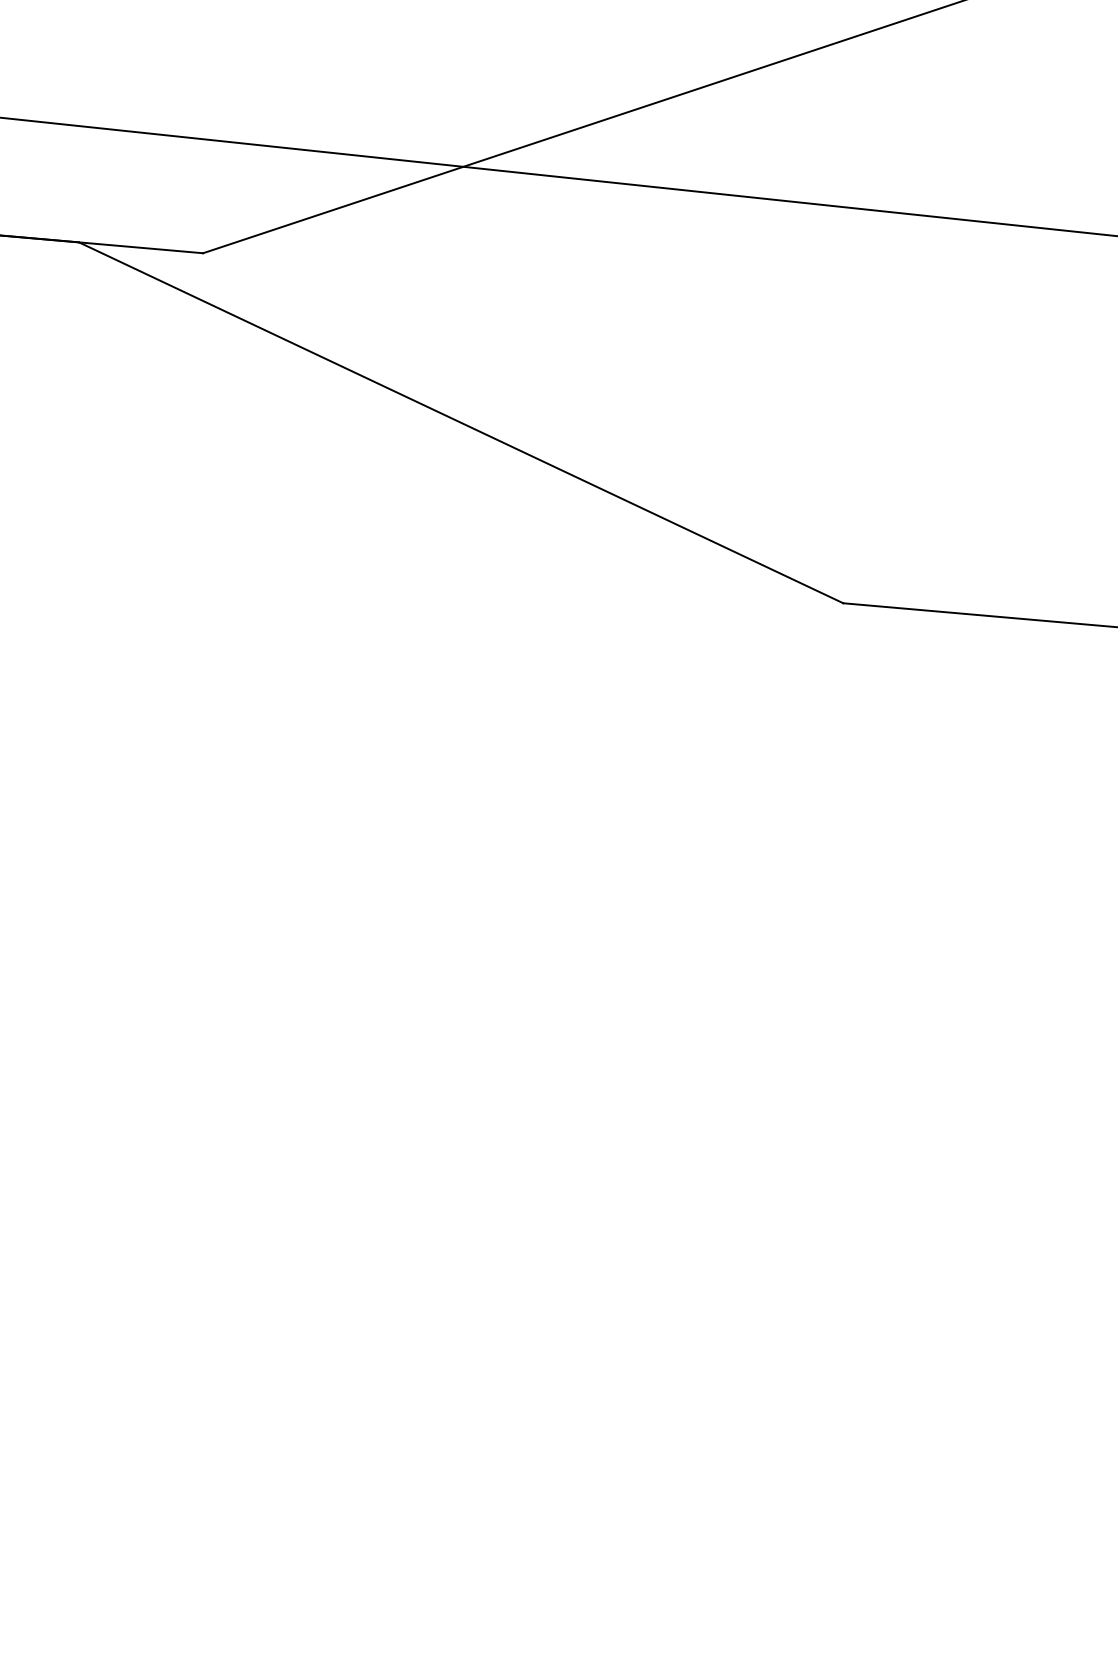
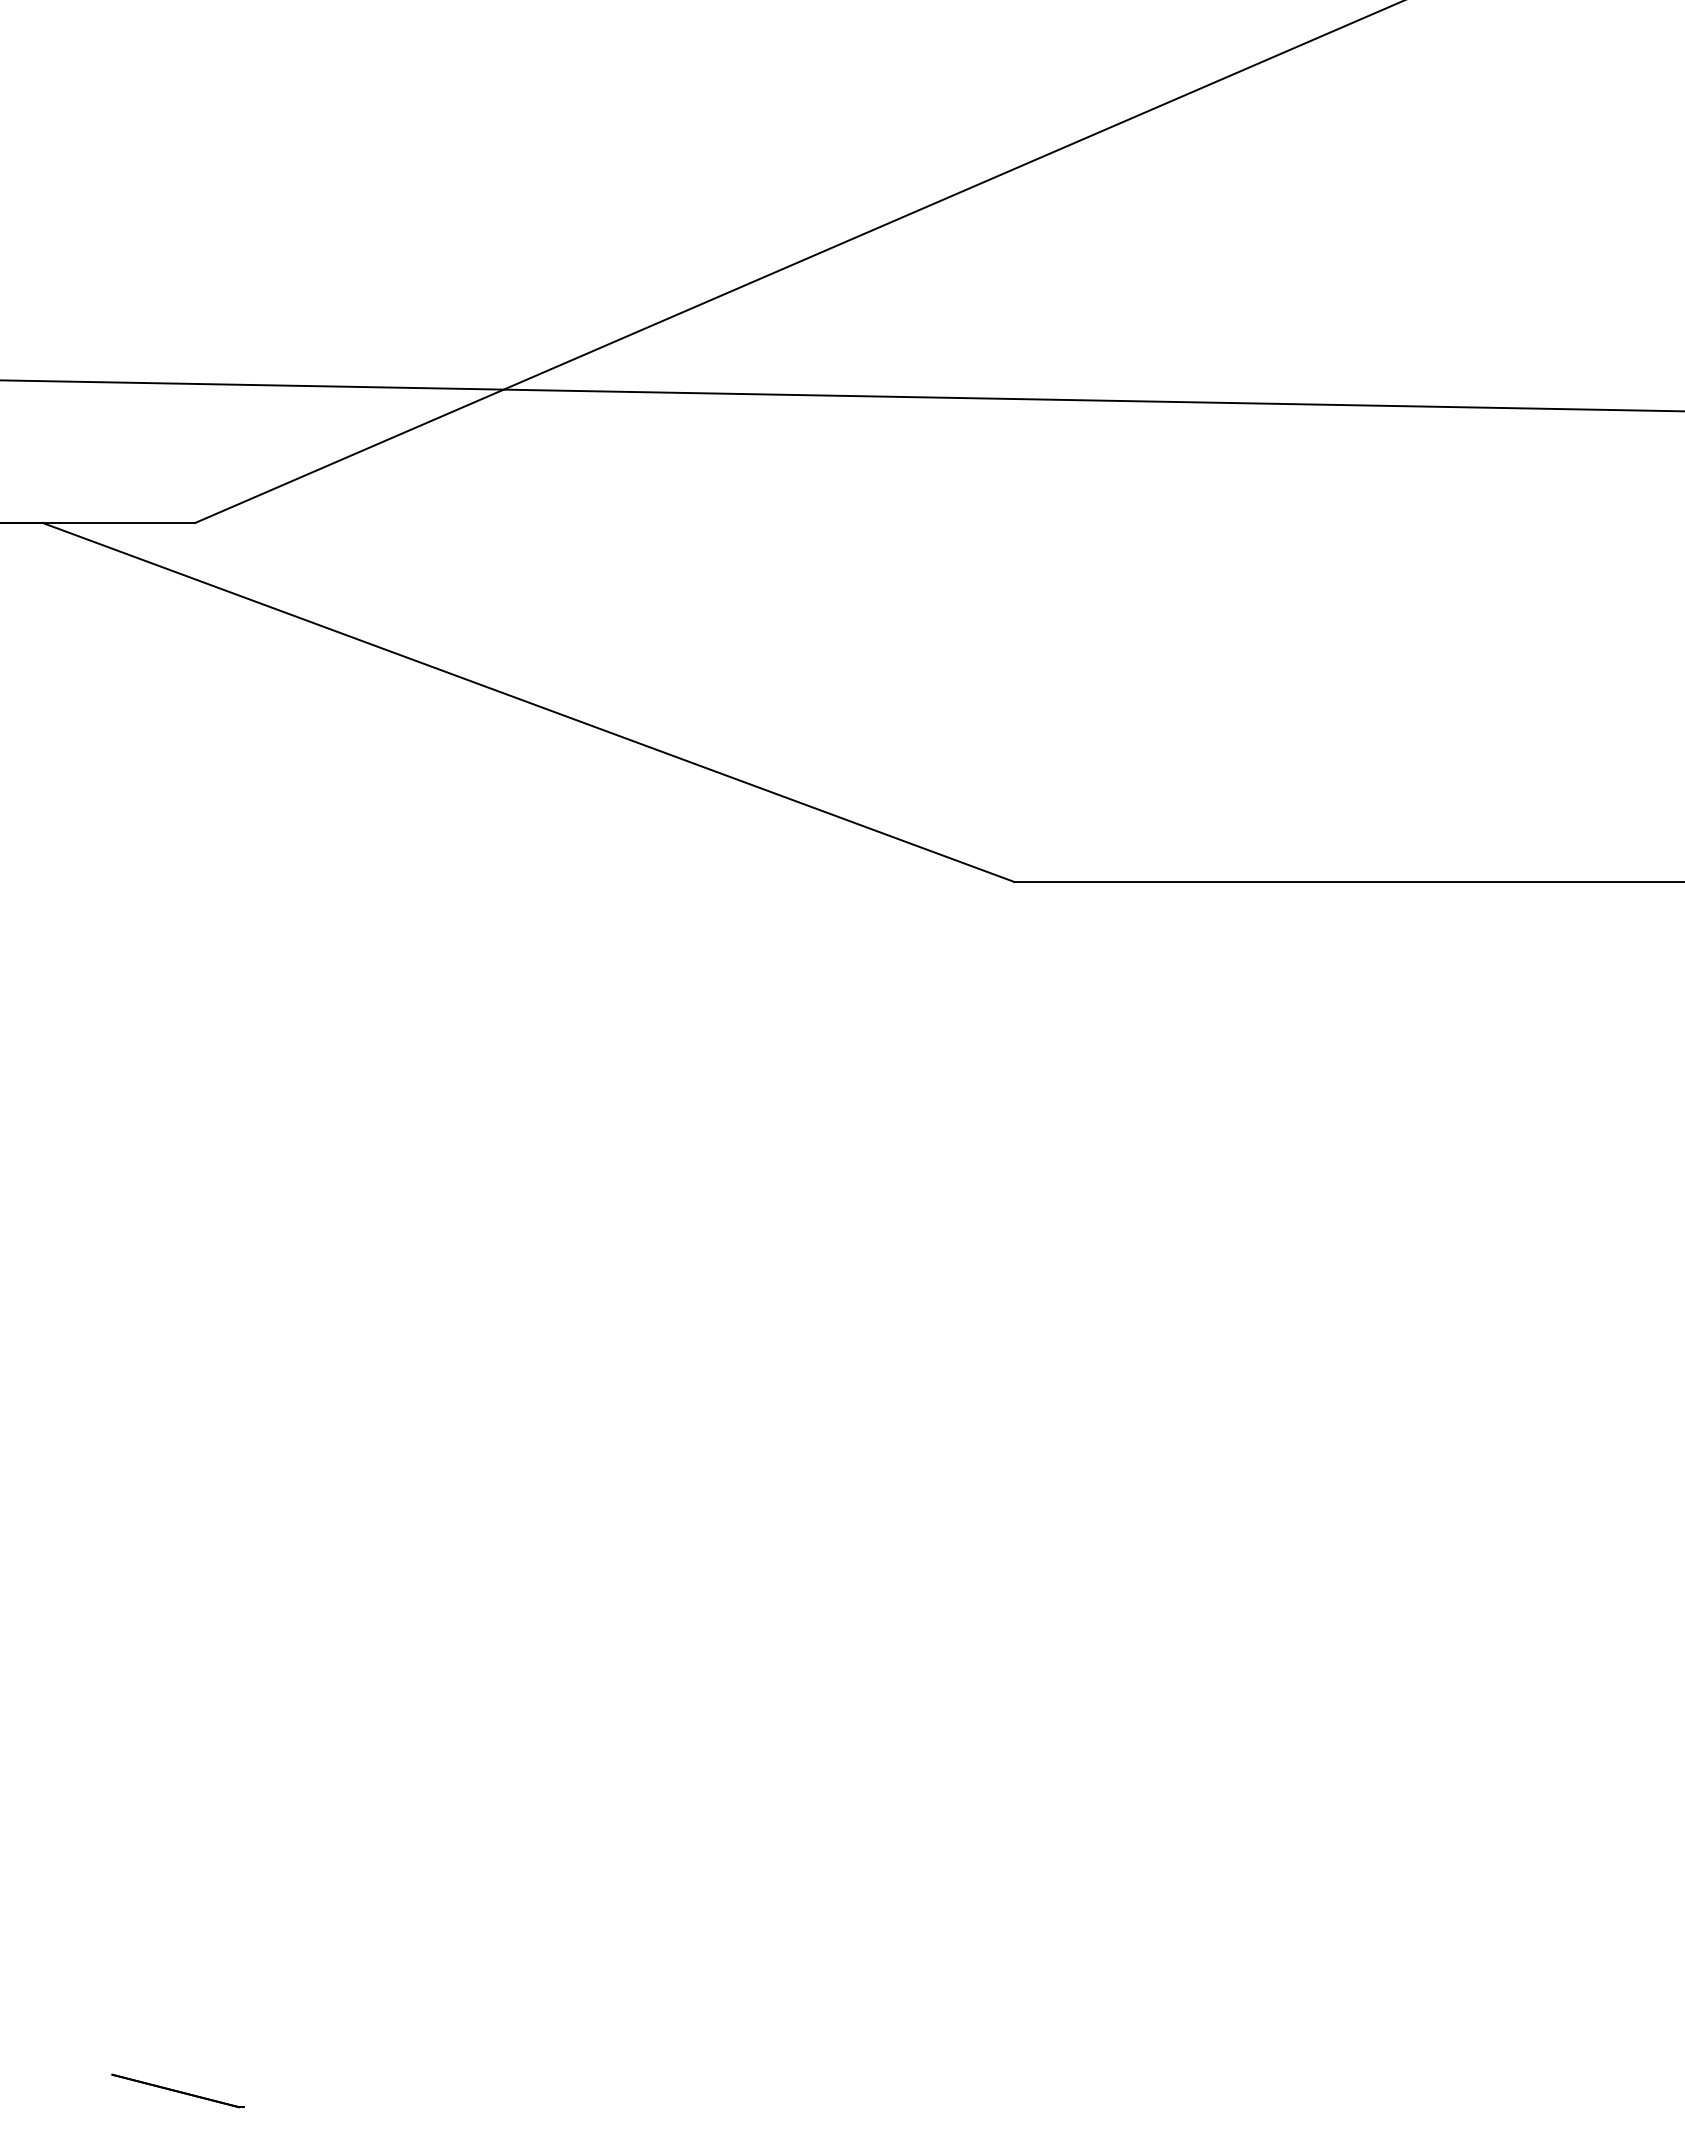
line: (77, 1526) -> (177, 2090), added

